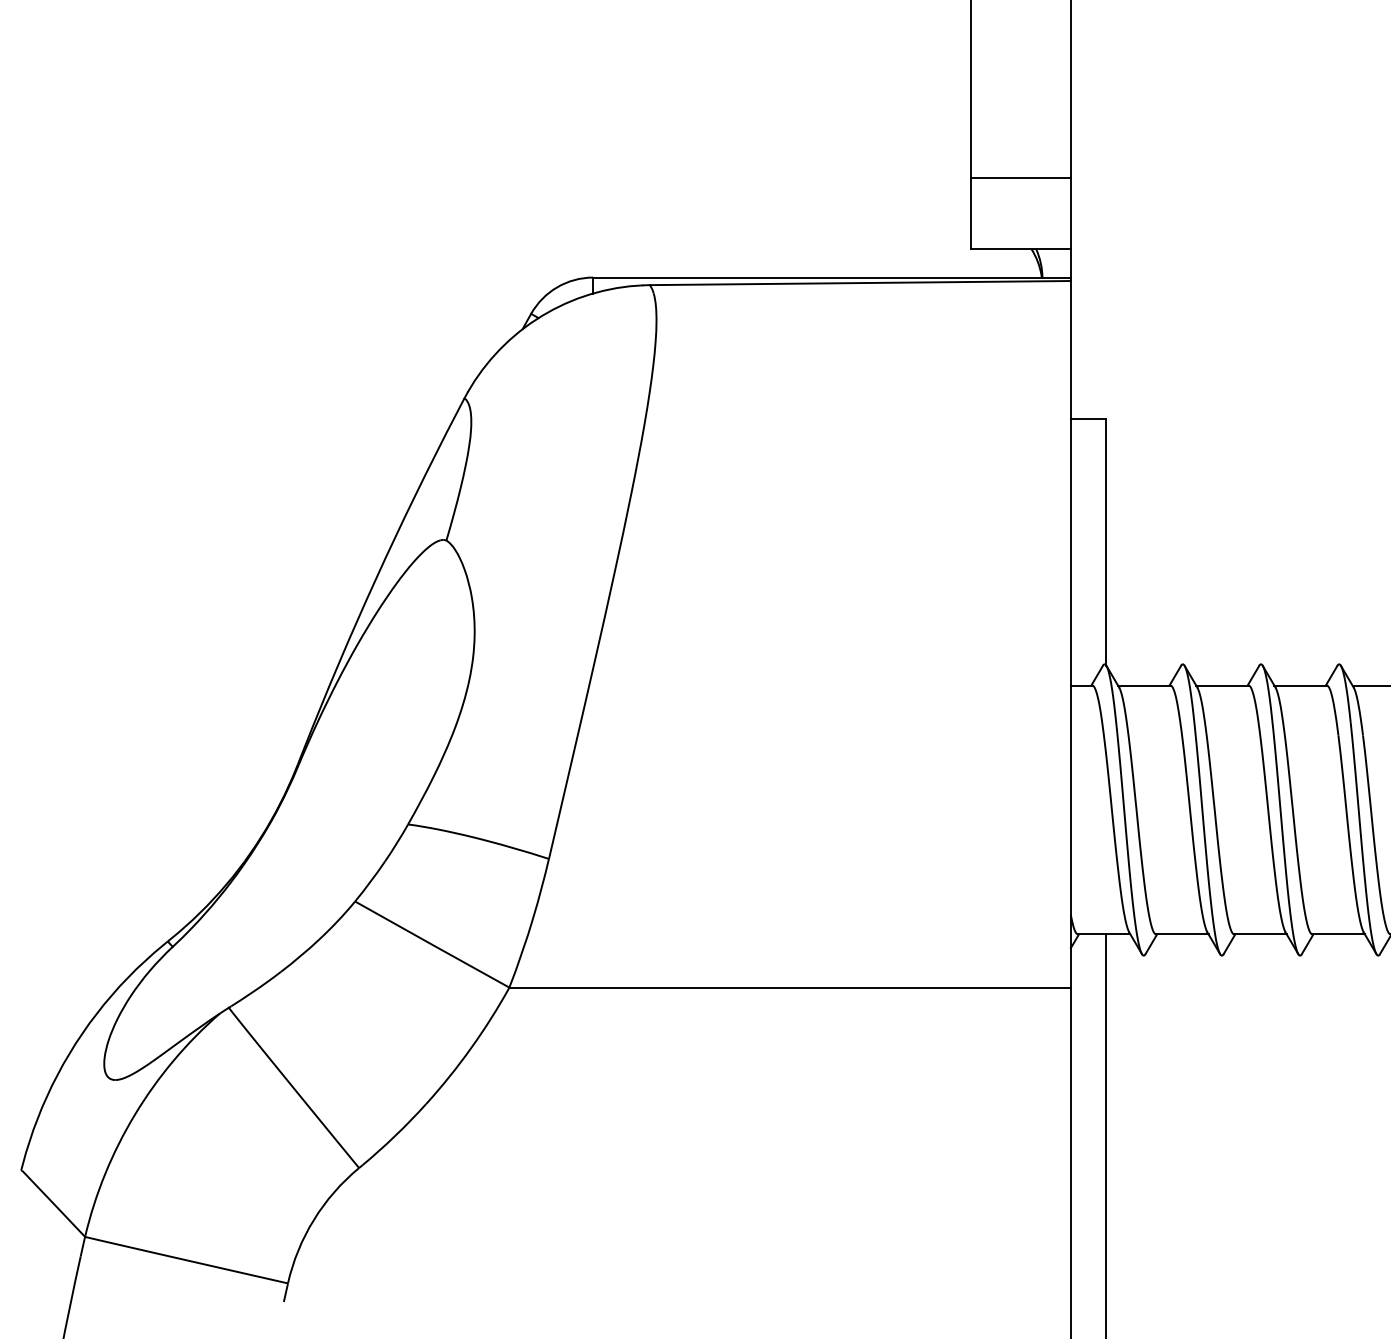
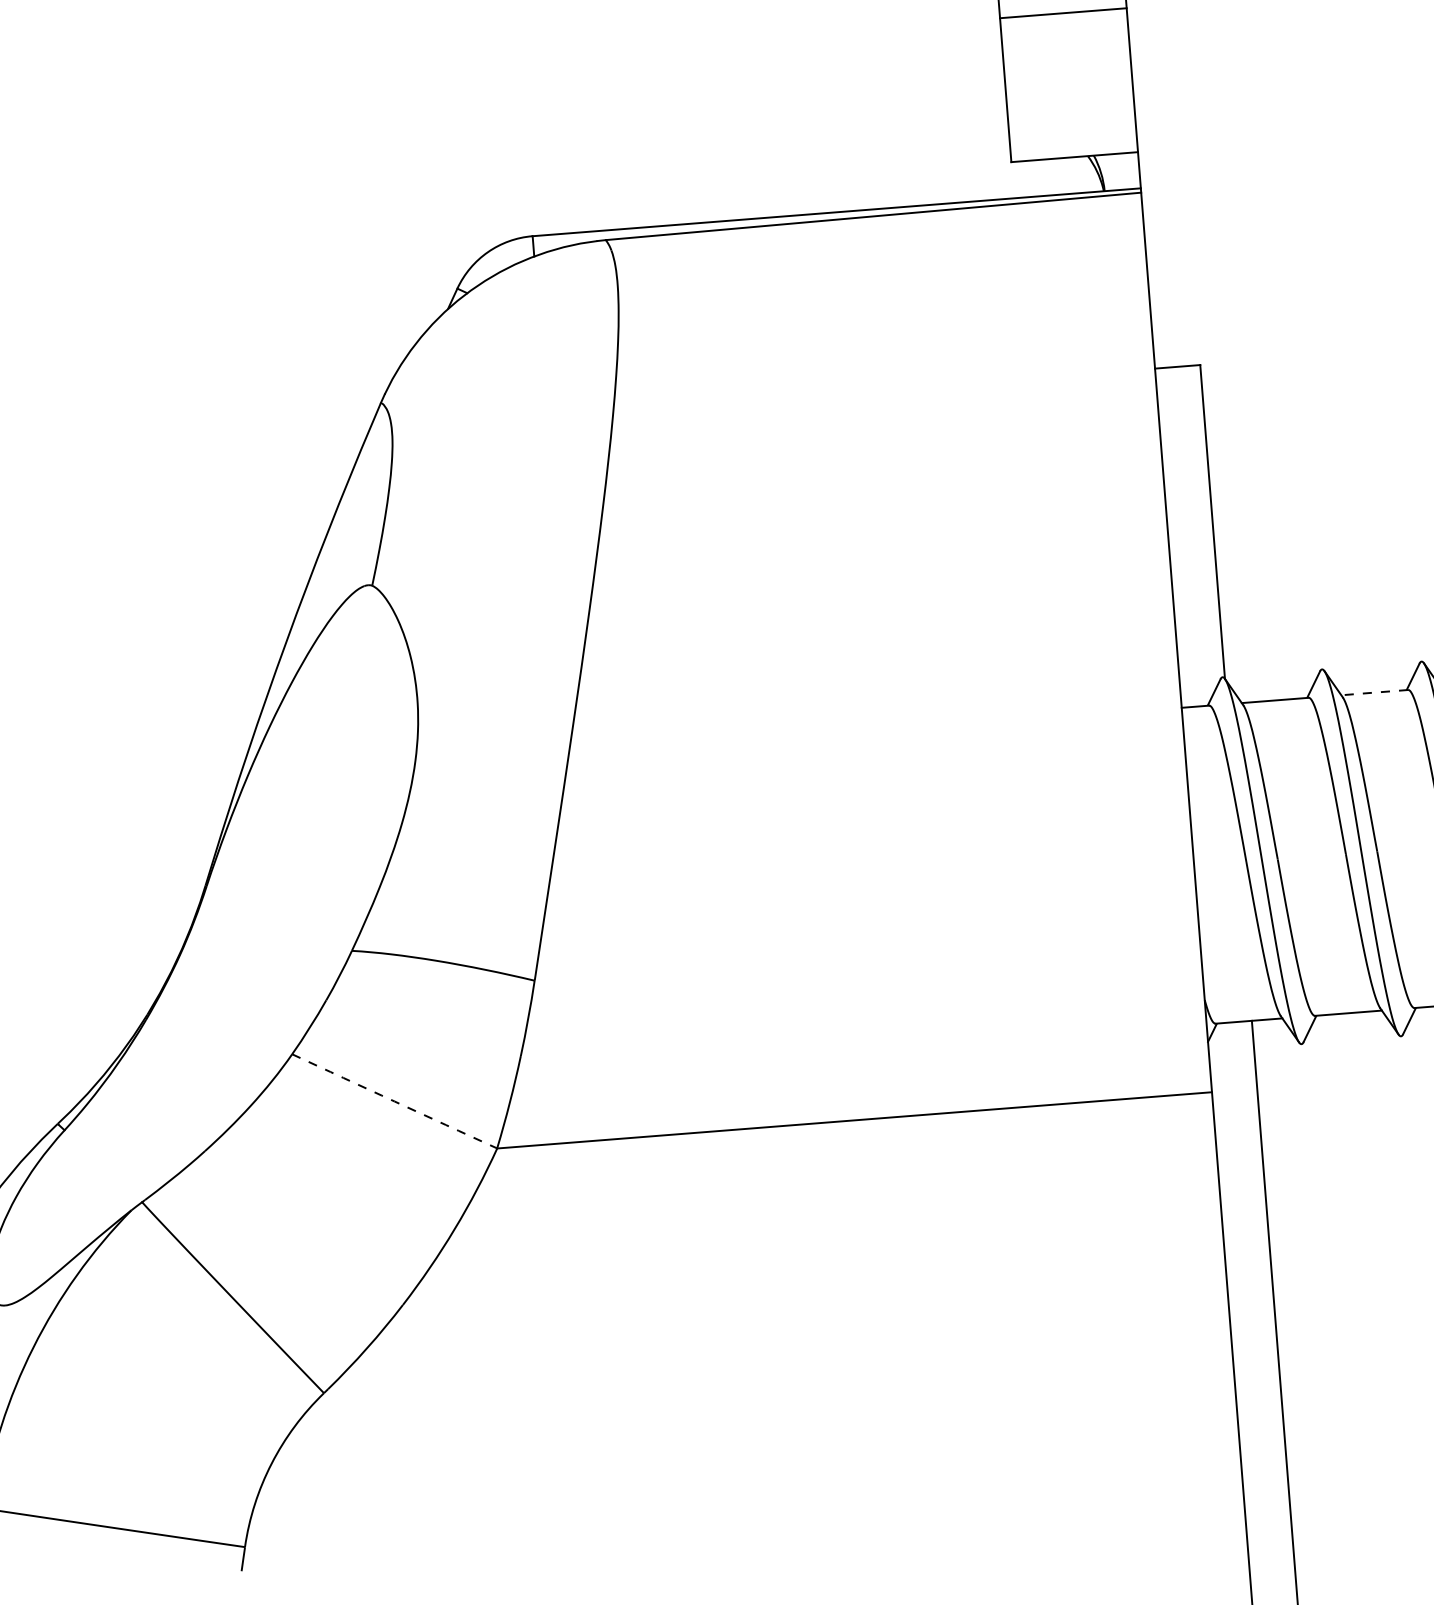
line: (1020, 178) -> (1062, 13), moved
line: (1221, 685) -> (1373, 692), solid -> dashed
arc: (432, 944) -> (395, 1101), solid -> dashed

